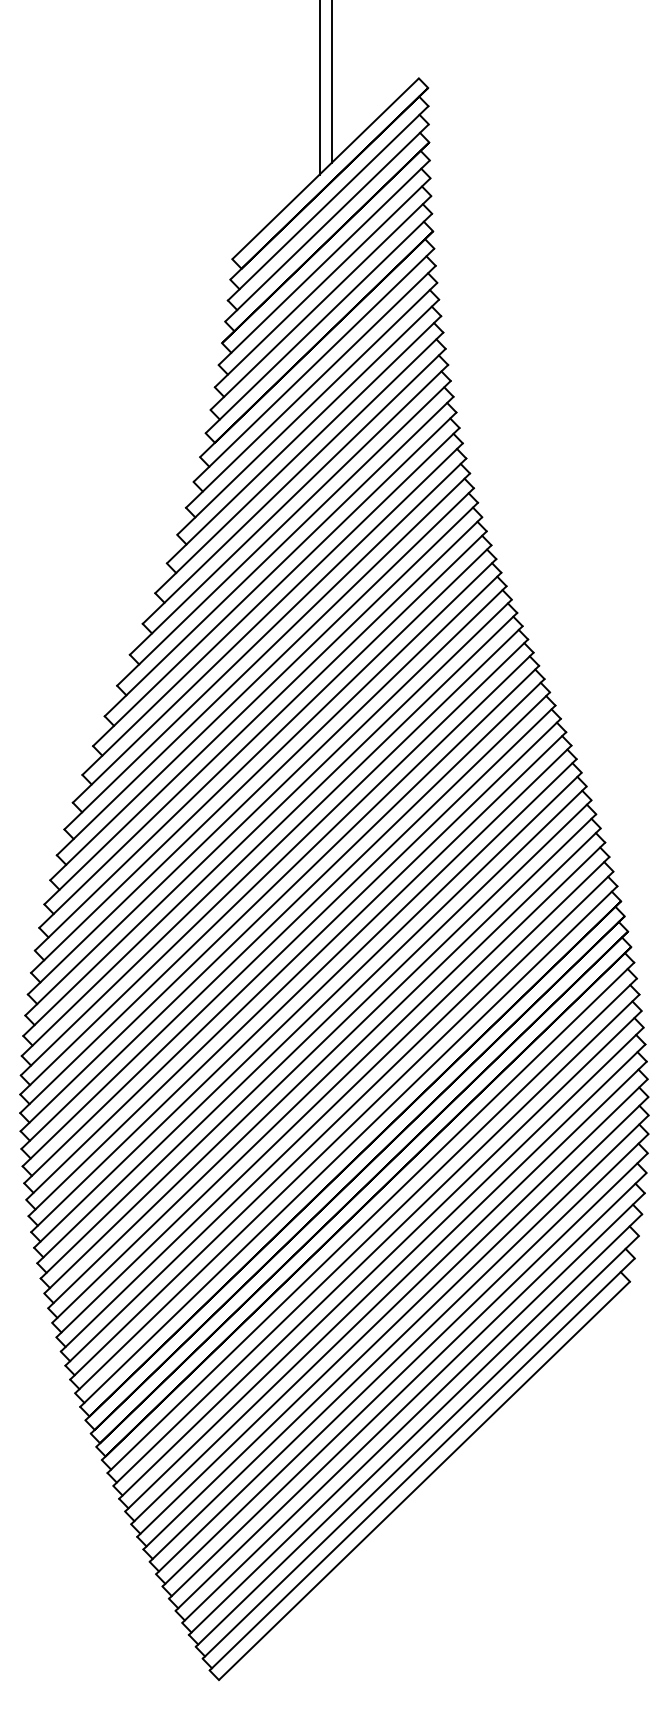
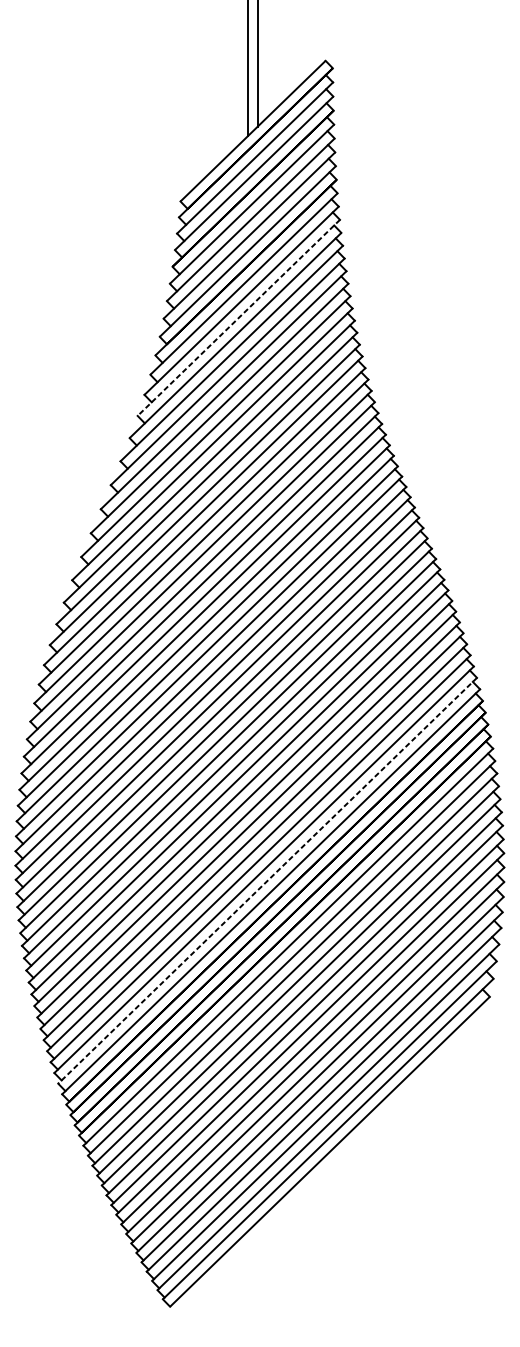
line: (307, 408) -> (238, 317), solid -> dashed
line: (345, 1131) -> (268, 880), solid -> dashed

